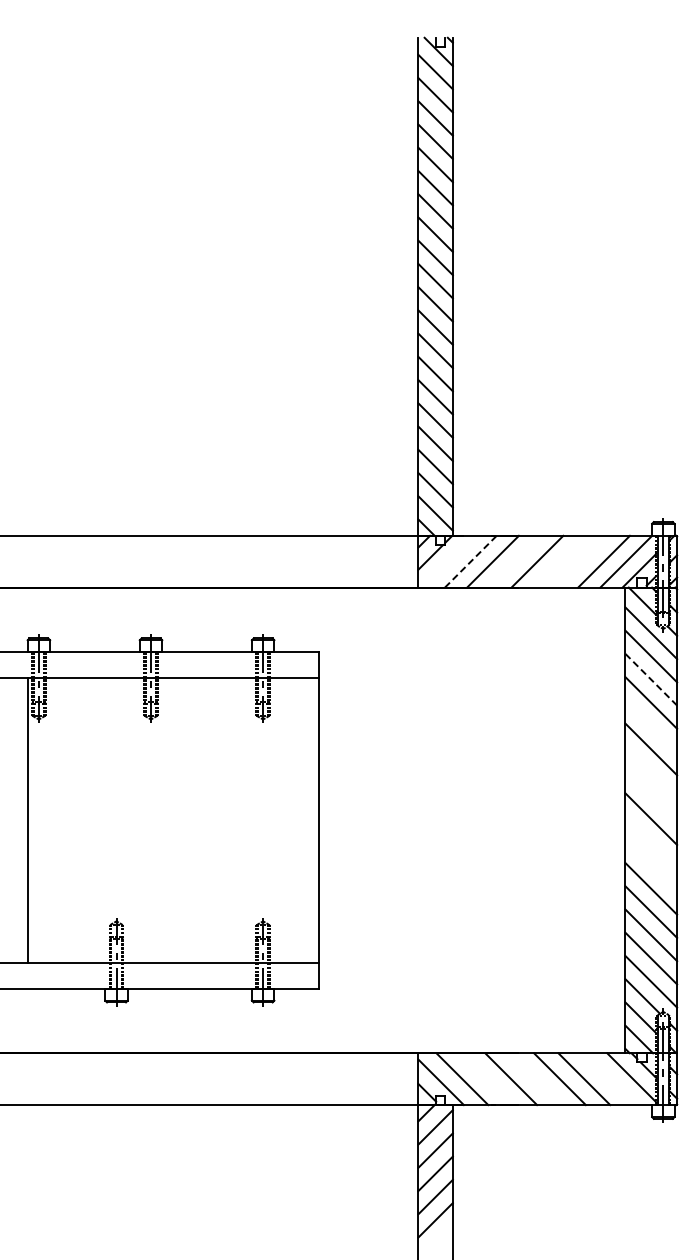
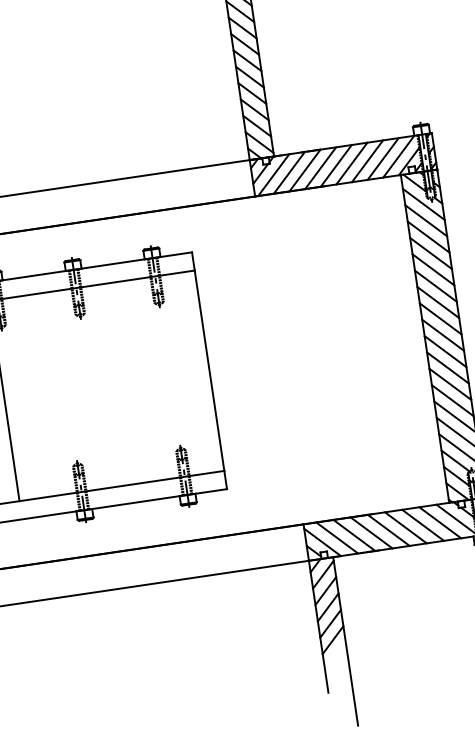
line: (448, 561) -> (273, 175), added
line: (470, 561) -> (289, 172), dashed -> solid
line: (515, 561) -> (320, 168), added
line: (559, 561) -> (351, 163), added
line: (581, 561) -> (367, 161), added
line: (651, 679) -> (428, 236), dashed -> solid
line: (651, 726) -> (433, 270), added
line: (651, 772) -> (438, 302), added
line: (651, 795) -> (440, 318), added
line: (651, 842) -> (445, 351), added
line: (651, 865) -> (448, 367), added
line: (486, 1079) -> (354, 535), added
line: (535, 1079) -> (388, 530), added
line: (608, 1079) -> (440, 523), added

